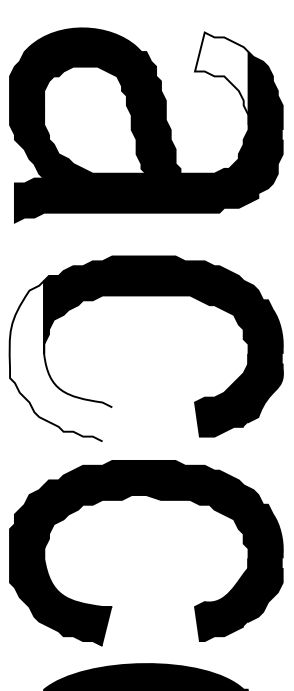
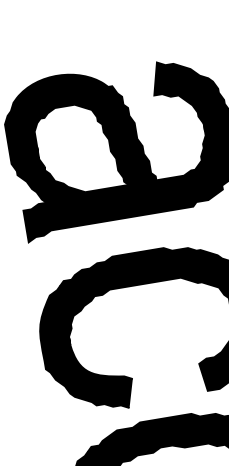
fill: (221, 78) -> (176, 97), added
fill: (60, 360) -> (84, 348), added

